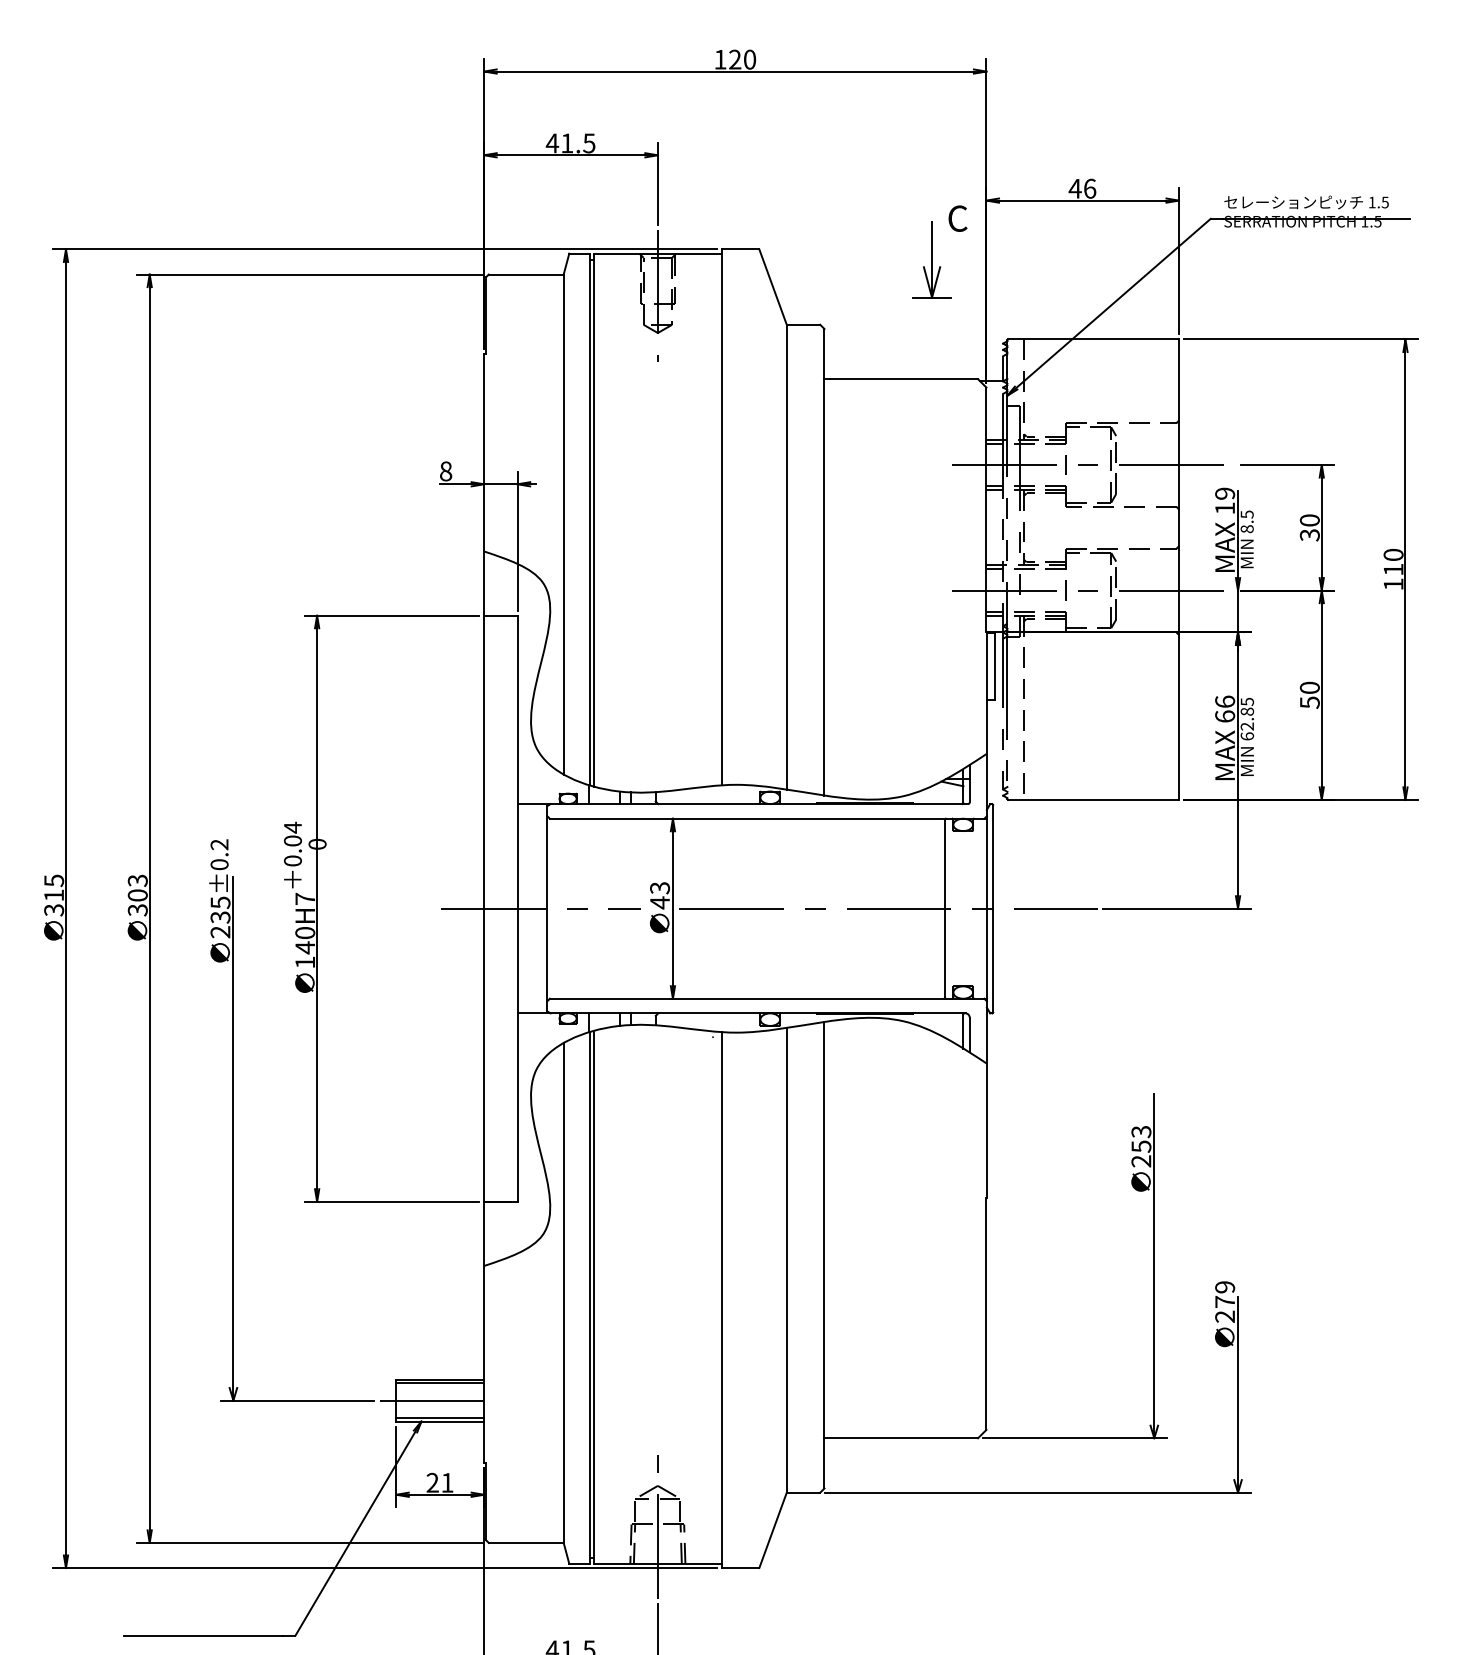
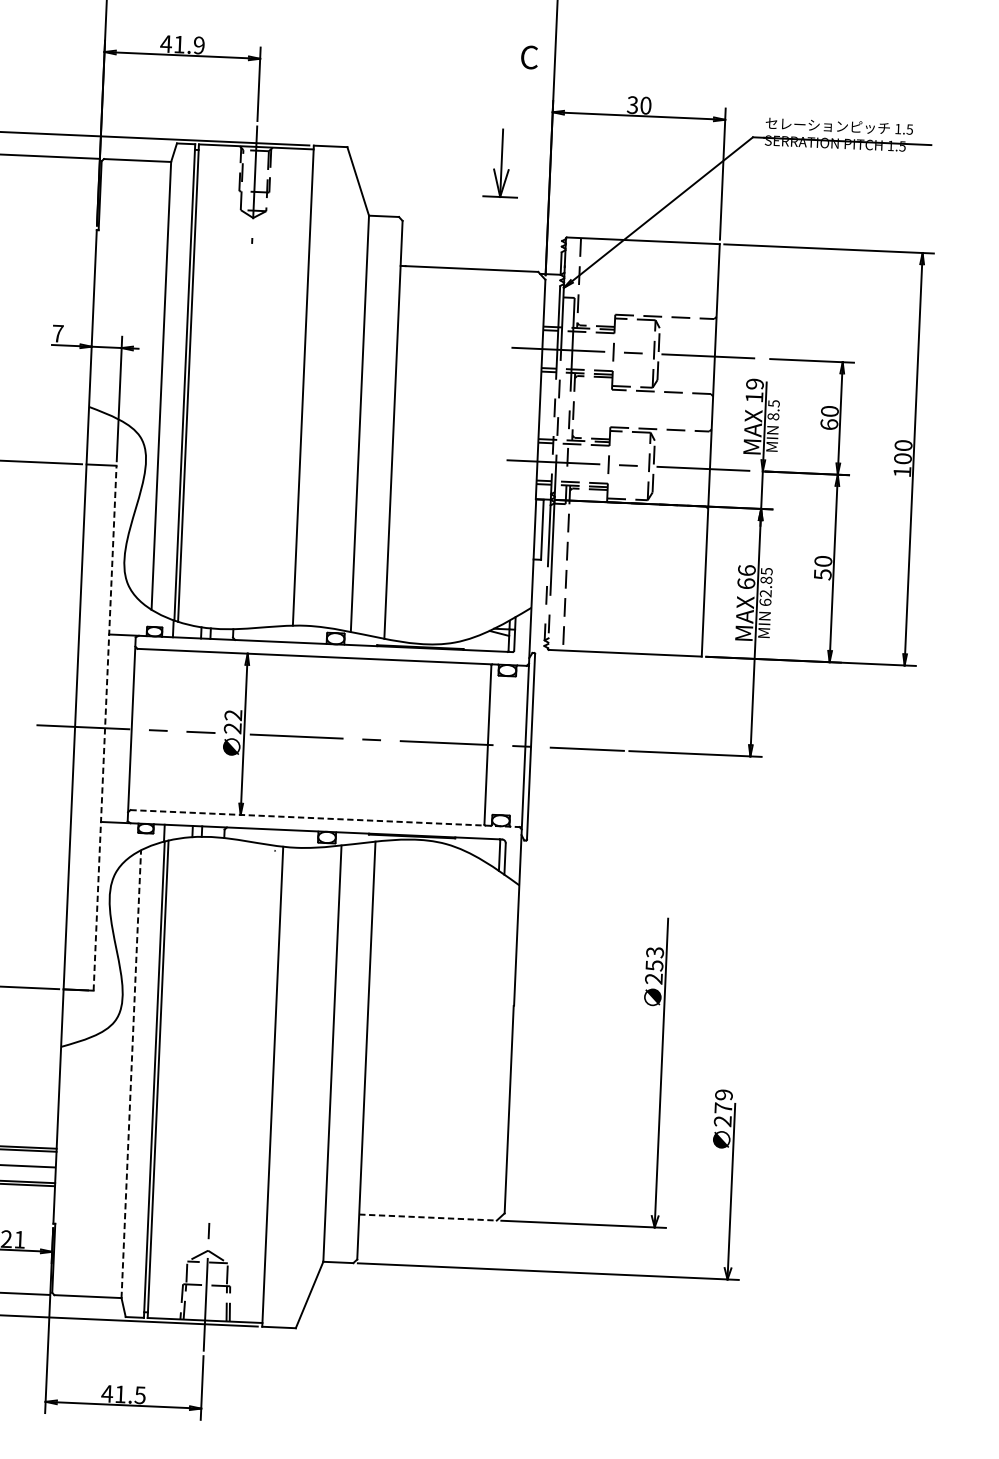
text: (589, 143) -> (199, 45), 41.5 -> 41.9
text: (1082, 188) -> (639, 105), 46 -> 30
text: (957, 218) -> (529, 57), moved
text: (446, 471) -> (58, 333), 8 -> 7
text: (1309, 535) -> (828, 424), 30 -> 60
text: (1393, 569) -> (902, 458), 110 -> 100
text: (660, 895) -> (233, 721), 43 -> 22
line: (517, 908) -> (104, 728), solid -> dashed
line: (768, 998) -> (326, 818), solid -> dashed
line: (563, 1292) -> (131, 1073), solid -> dashed
line: (901, 1438) -> (428, 1217), solid -> dashed

